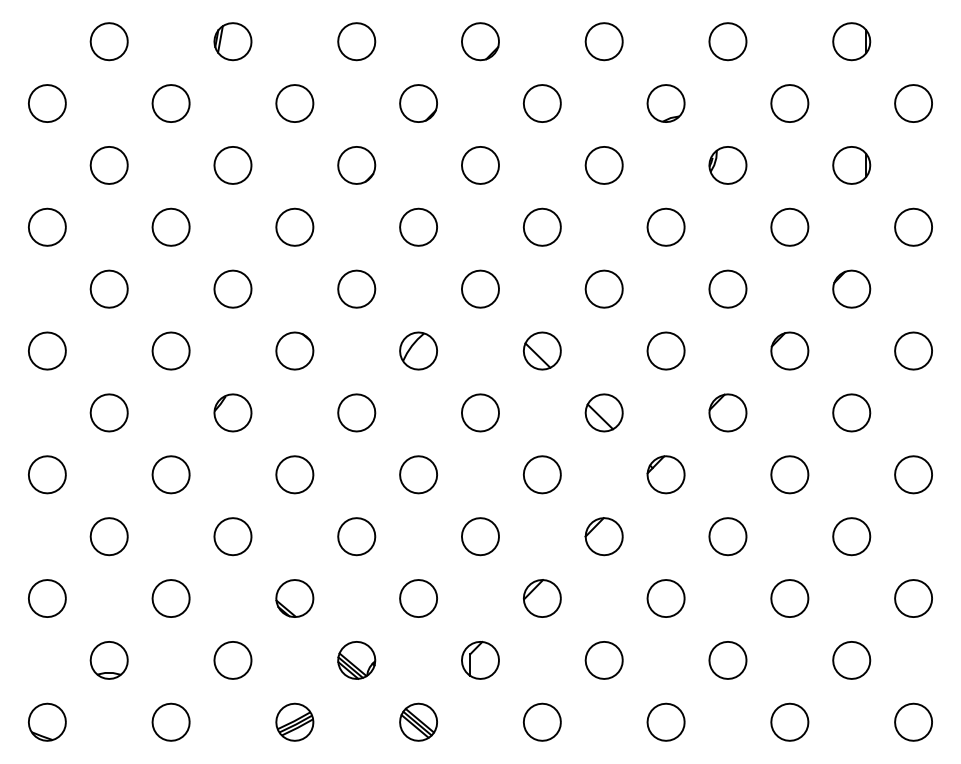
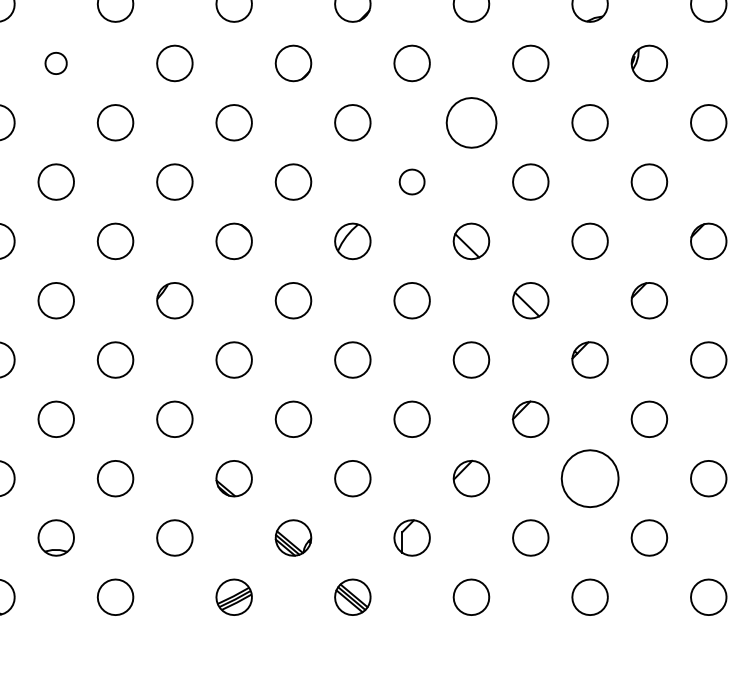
part: (108, 165) -> (55, 63), size x0.6
part: (541, 226) -> (470, 122), size x1.4
part: (480, 288) -> (412, 181), size x0.7
part: (665, 598) -> (589, 478), size x1.6

